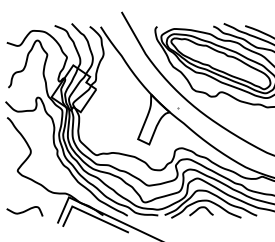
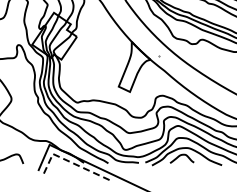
line: (89, 214) -> (70, 161), solid -> dashed

